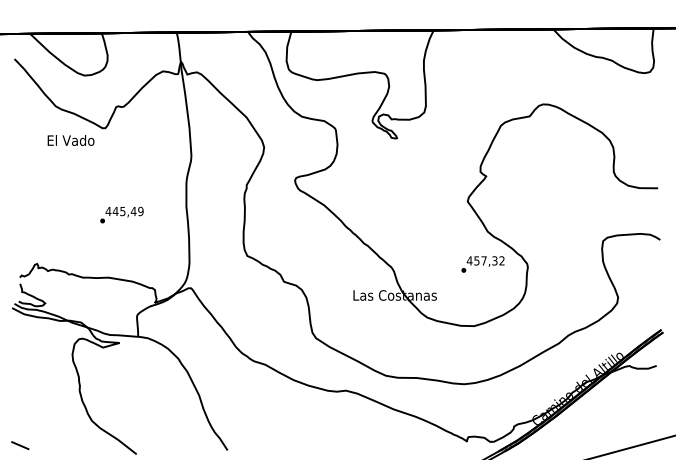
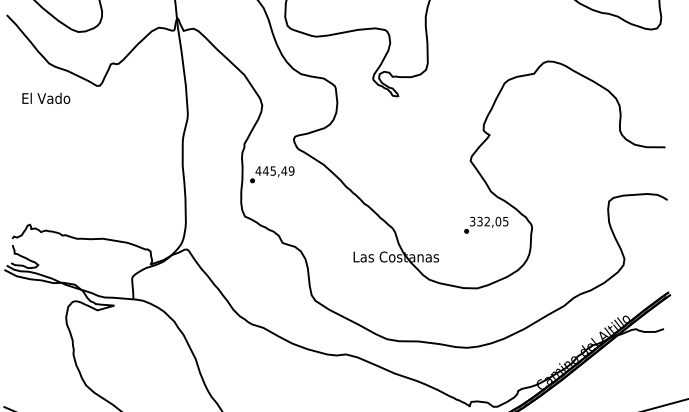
text: (70, 140) -> (45, 98), moved
text: (121, 214) -> (271, 174), moved
text: (485, 260) -> (488, 221), 457,32 -> 332,05

